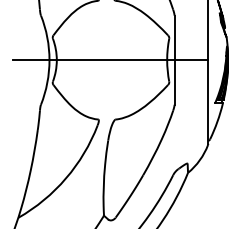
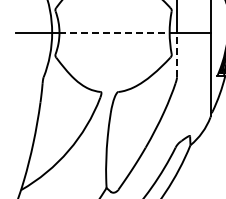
line: (112, 60) -> (115, 33), solid -> dashed
line: (174, 81) -> (176, 54), solid -> dashed

